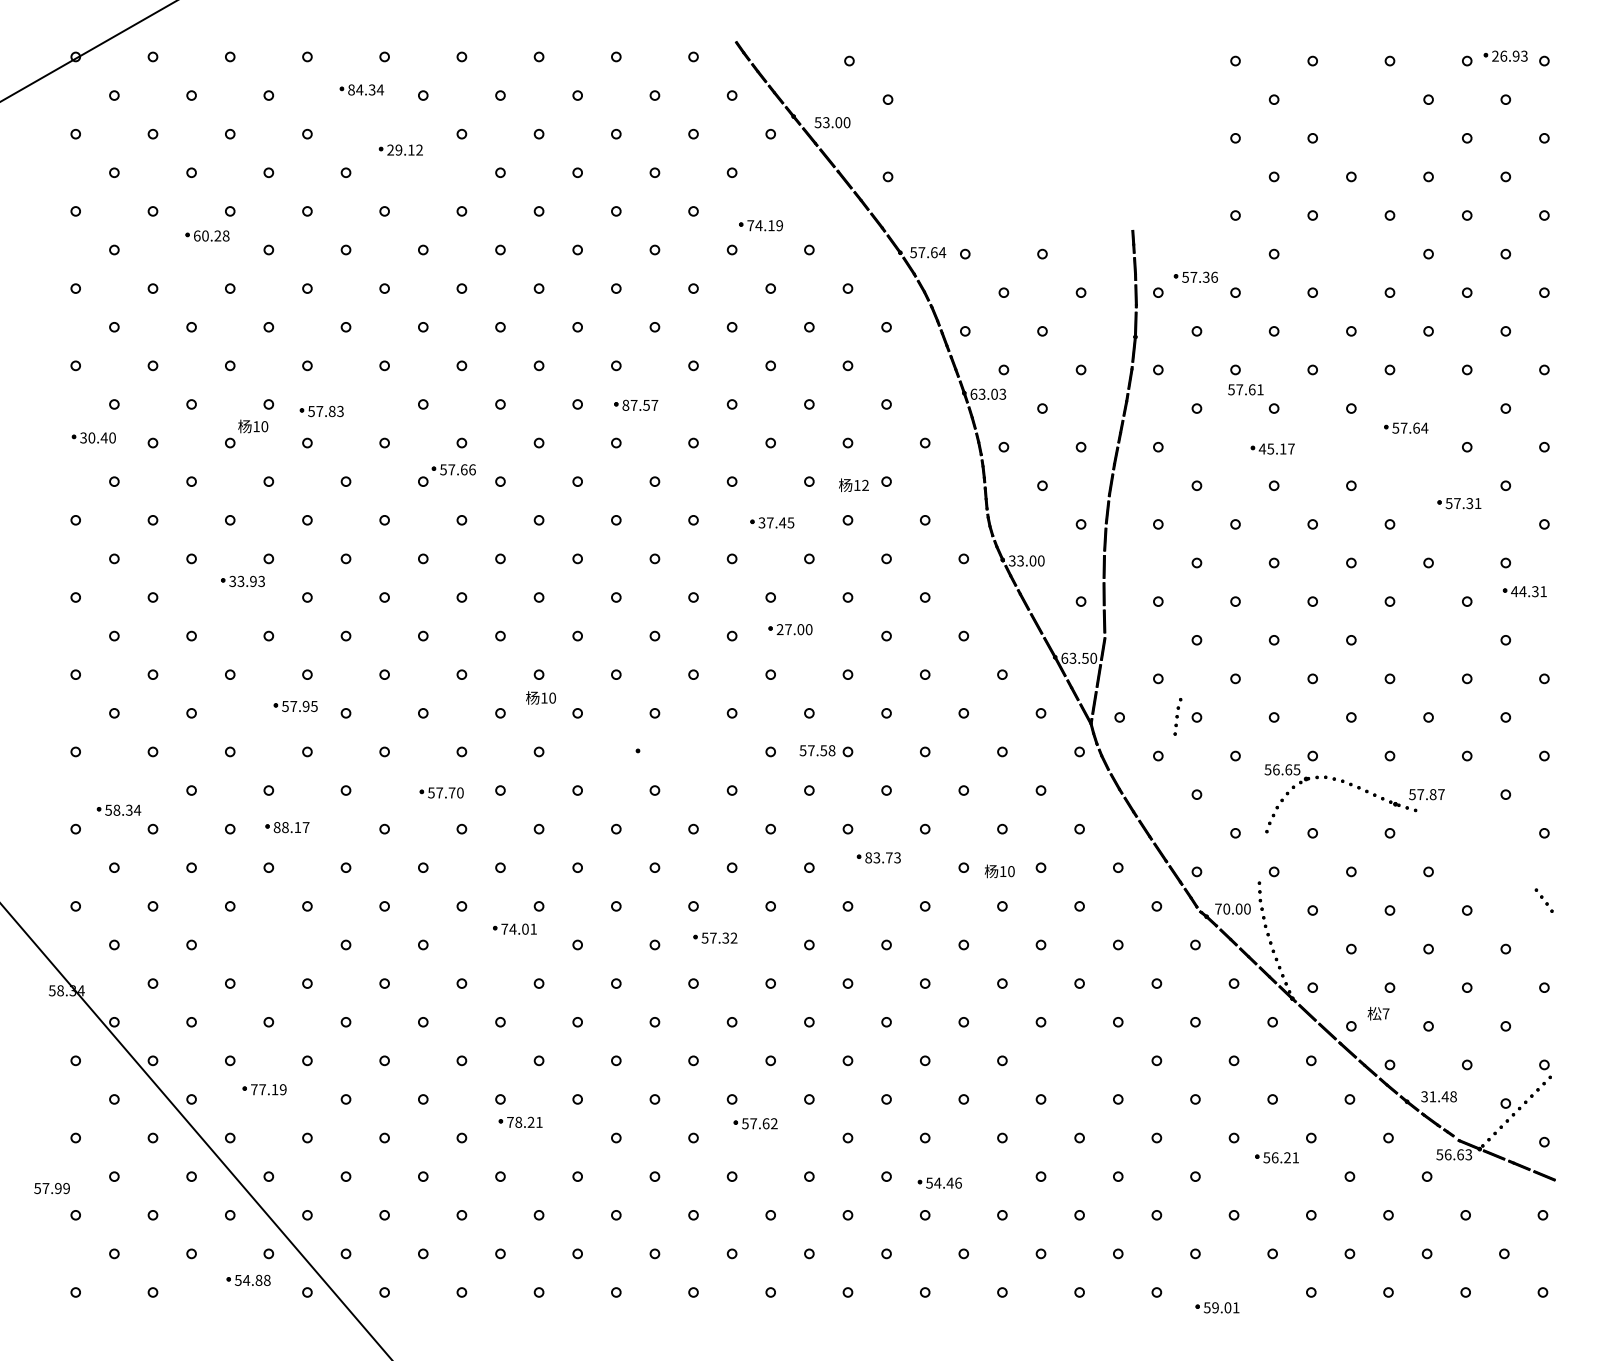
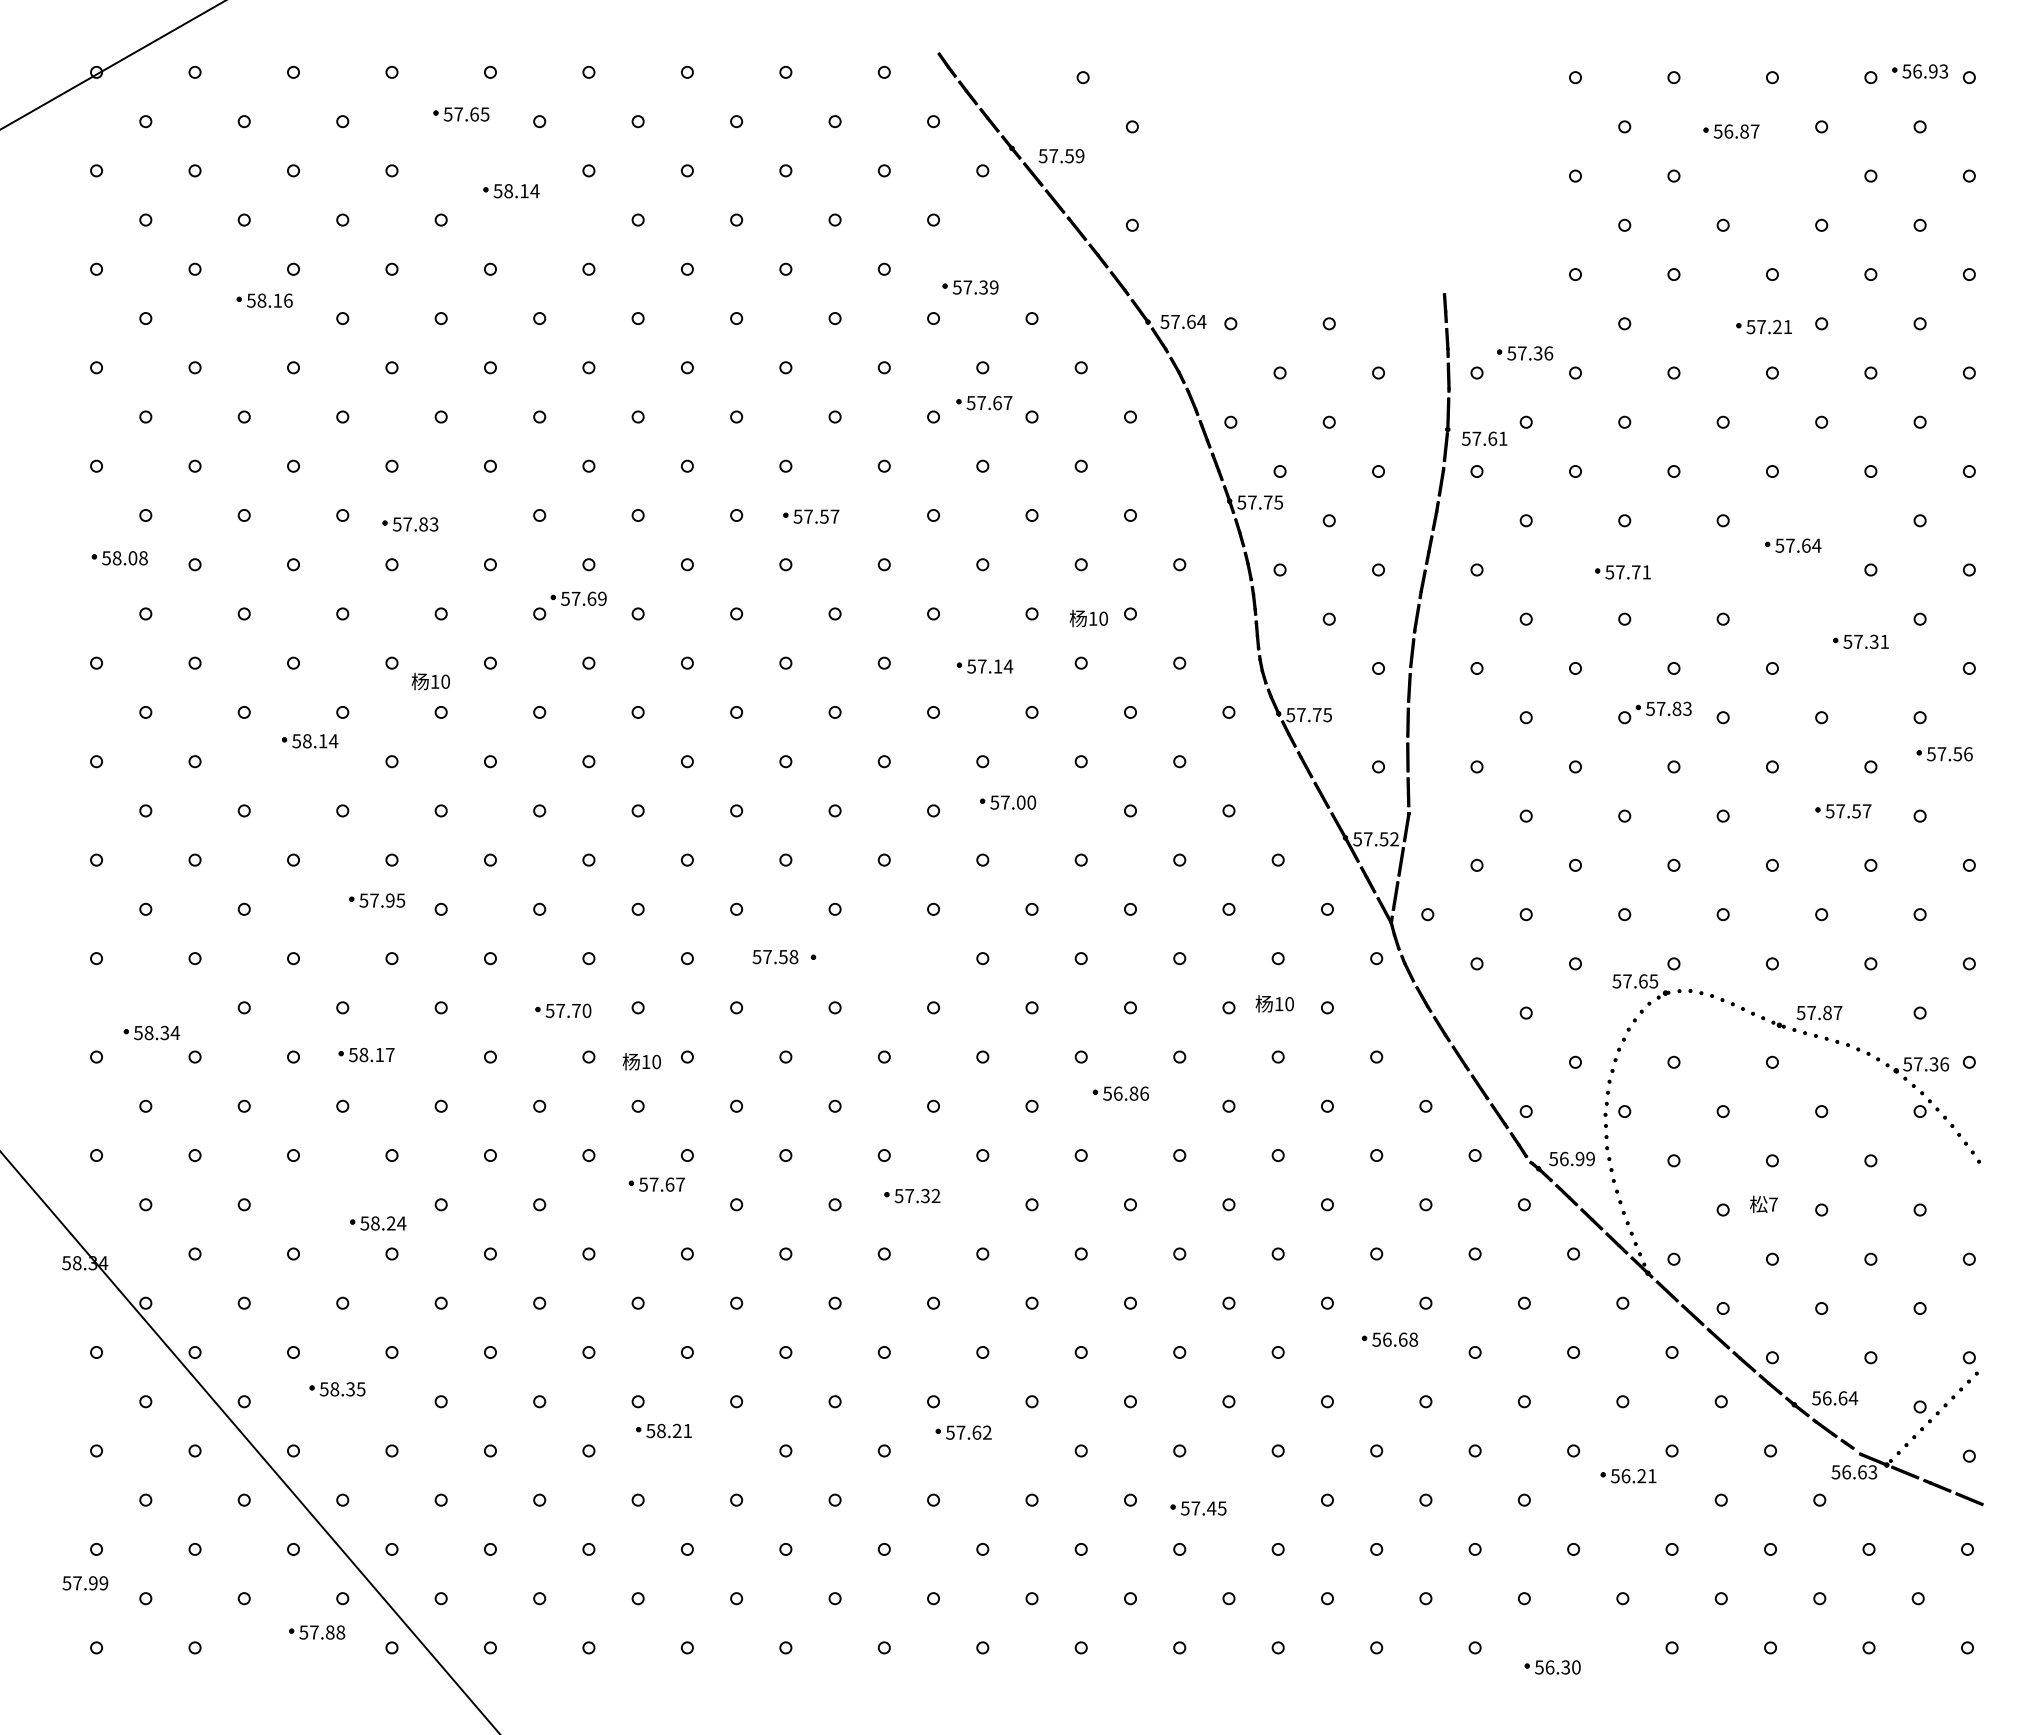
text: (1495, 56) -> (1906, 71), 26.93 -> 56.93
text: (365, 89) -> (466, 114), 84.34 -> 57.65
part: (1357, 103) -> (1731, 131), added
text: (836, 122) -> (1066, 156), 53.00 -> 57.59
text: (405, 150) -> (516, 191), 29.12 -> 58.14
text: (760, 225) -> (969, 287), 74.19 -> 57.39
text: (211, 235) -> (269, 300), 60.28 -> 58.16
part: (1382, 257) -> (1763, 327), added
part: (772, 316) -> (984, 403), added
text: (1245, 389) -> (1484, 438), moved
text: (987, 394) -> (1259, 502), 63.03 -> 57.75
text: (625, 405) -> (797, 516), 87.57 -> 57.57
text: (252, 426) -> (430, 681), moved
text: (97, 438) -> (124, 558), 30.40 -> 58.08
text: (1277, 449) -> (1628, 572), 45.17 -> 57.71
text: (472, 469) -> (602, 598), 57.66 -> 57.69
text: (865, 485) -> (1103, 618), 12 -> 10
text: (776, 522) -> (990, 666), 37.45 -> 57.14
part: (1304, 555) -> (1663, 708), added
text: (1026, 561) -> (1309, 715), 33.00 -> 57.75
text: (247, 581) -> (315, 741), 33.93 -> 58.14
text: (1528, 591) -> (1949, 754), 44.31 -> 57.56
text: (779, 629) -> (994, 802), 27.00 -> 57.00
part: (1445, 636) -> (1843, 811), added
text: (1078, 658) -> (1375, 839), 63.50 -> 57.52
text: (540, 697) -> (641, 1061), moved
part: (1177, 716) -> (1608, 1092), moved
text: (817, 751) -> (775, 957), moved
text: (1276, 769) -> (1627, 981), 56.65 -> 57.65
text: (276, 827) -> (352, 1054), 88.17 -> 58.17
part: (1484, 840) -> (1893, 1071), added
text: (882, 857) -> (1125, 1093), 83.73 -> 56.86
text: (999, 871) -> (1274, 1003), moved
text: (1232, 908) -> (1571, 1158), 70.00 -> 56.99
text: (518, 929) -> (661, 1184), 74.01 -> 57.67
part: (296, 959) -> (378, 1223), added
text: (1378, 1013) -> (1763, 1203), moved
part: (1089, 1050) -> (1389, 1339), added
text: (268, 1089) -> (342, 1389), 77.19 -> 58.35
text: (1439, 1096) -> (1835, 1398), 31.48 -> 56.64
text: (510, 1122) -> (650, 1431), 78.21 -> 58.21
text: (947, 1183) -> (1208, 1508), 54.46 -> 57.45
text: (52, 1188) -> (85, 1583), moved
text: (246, 1280) -> (314, 1632), 54.88 -> 57.88
text: (1225, 1307) -> (1562, 1667), 59.01 -> 56.30

